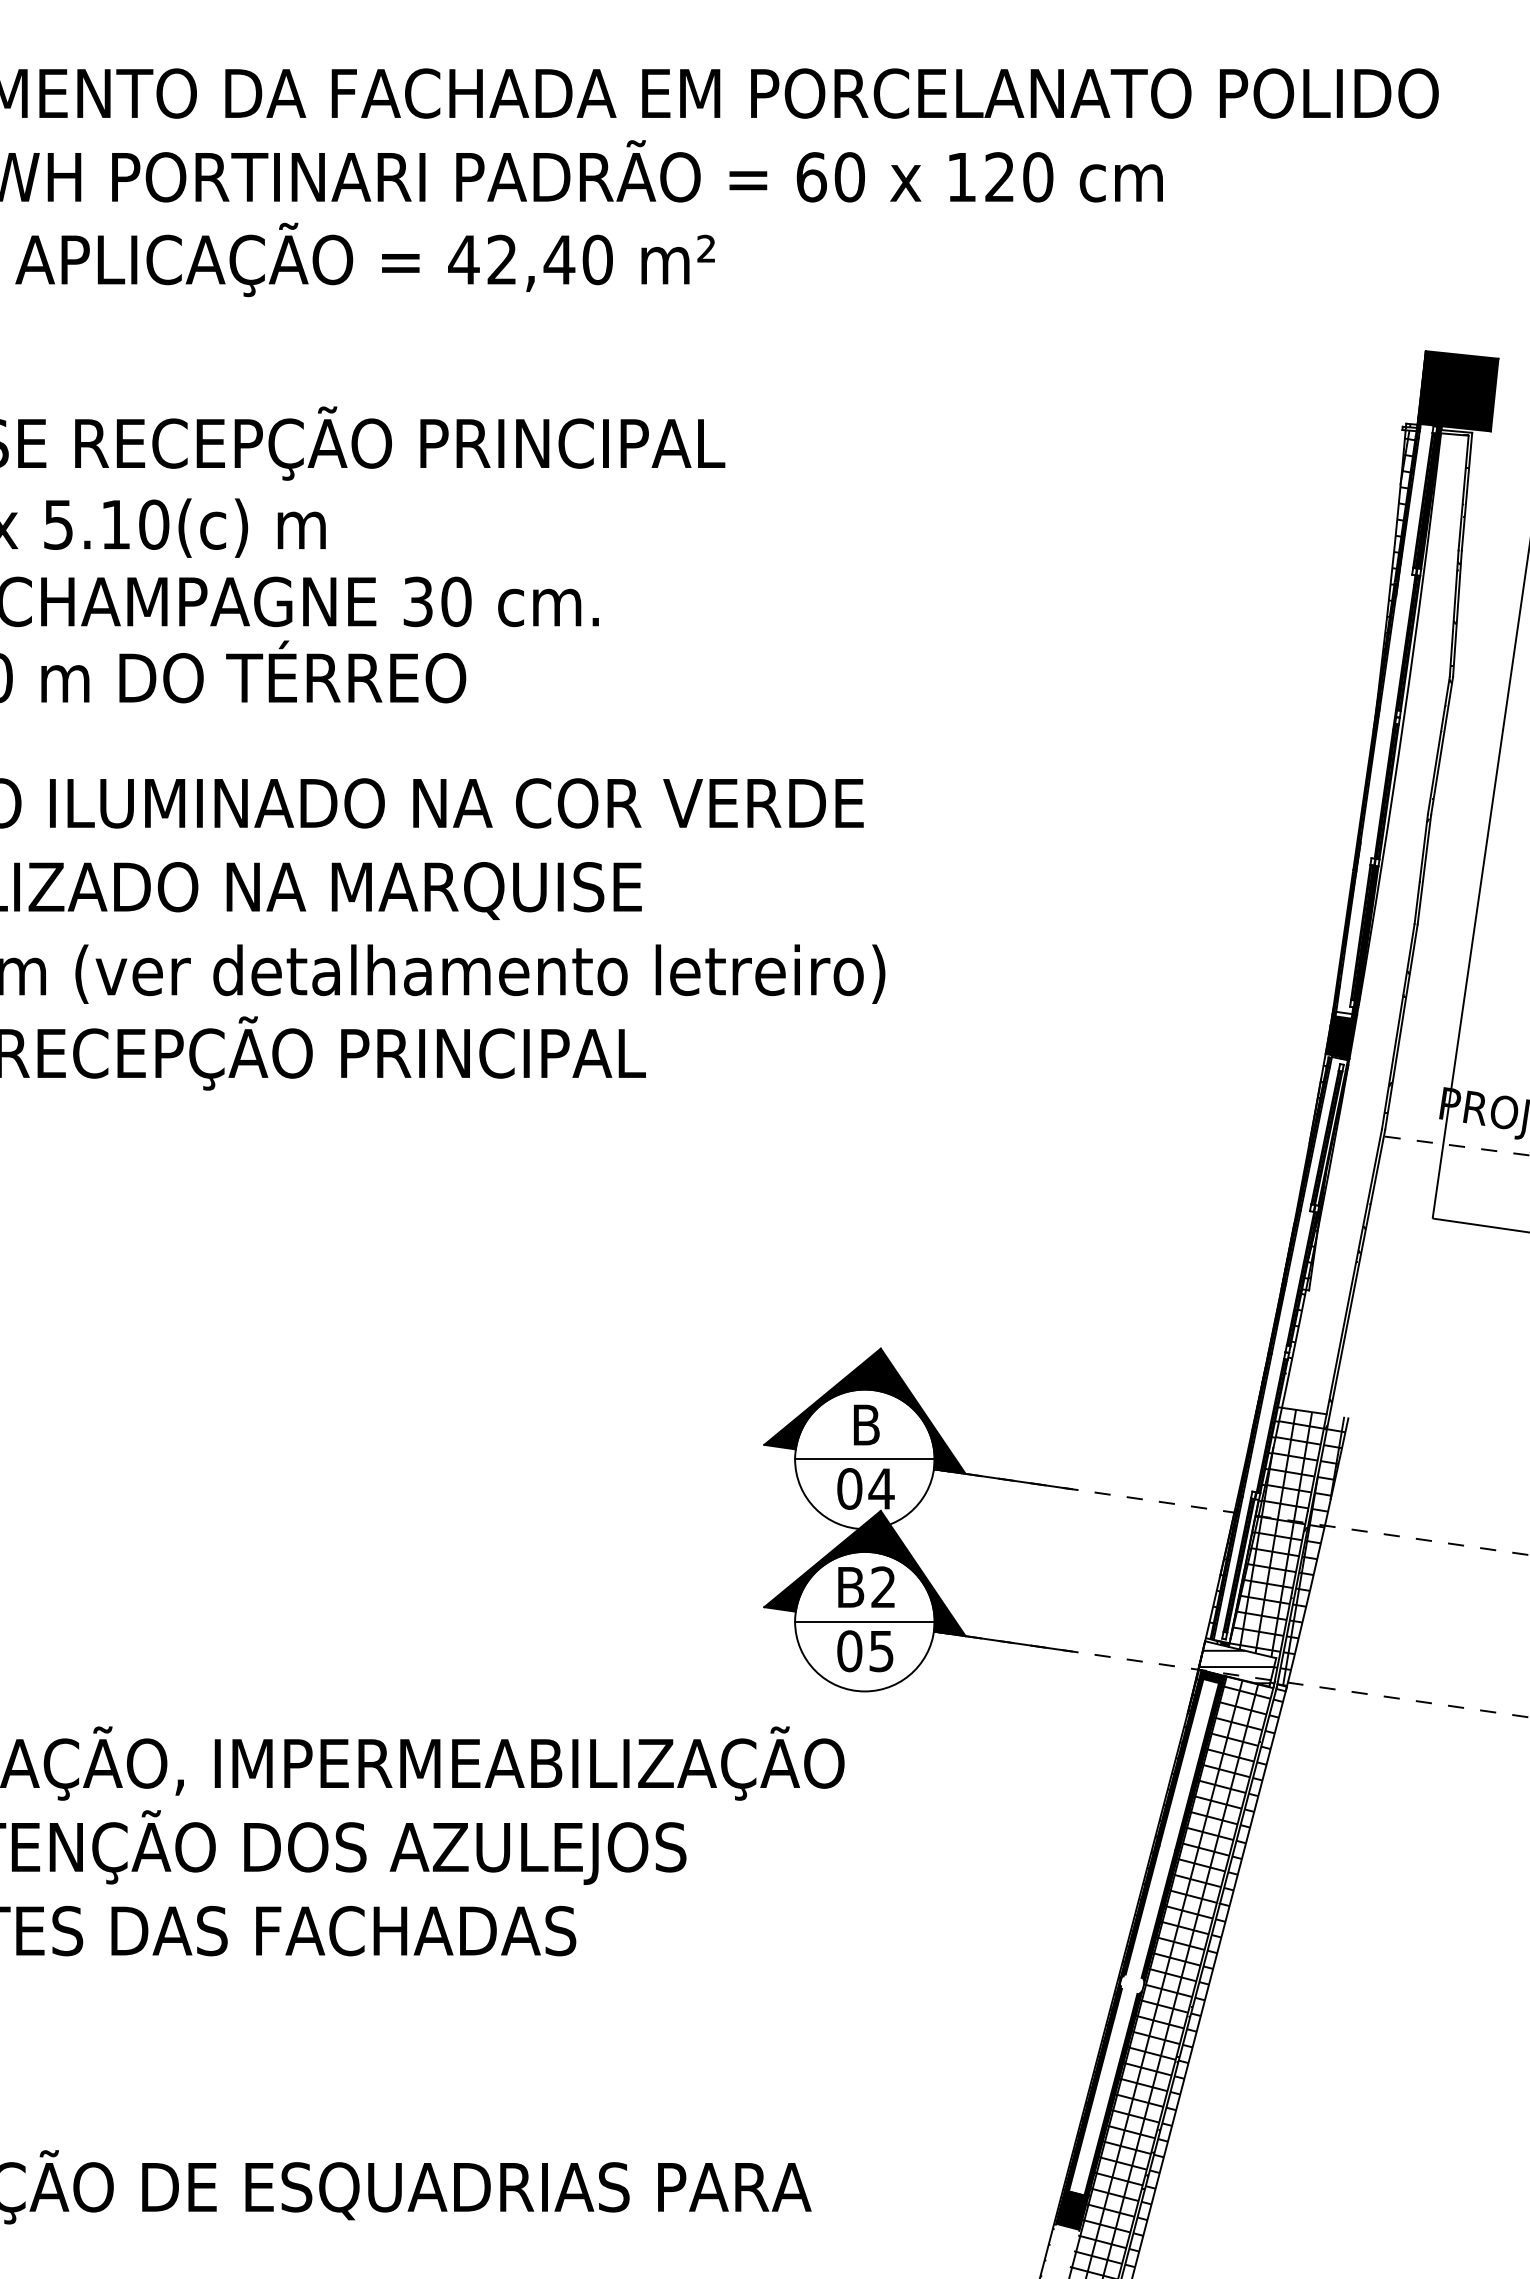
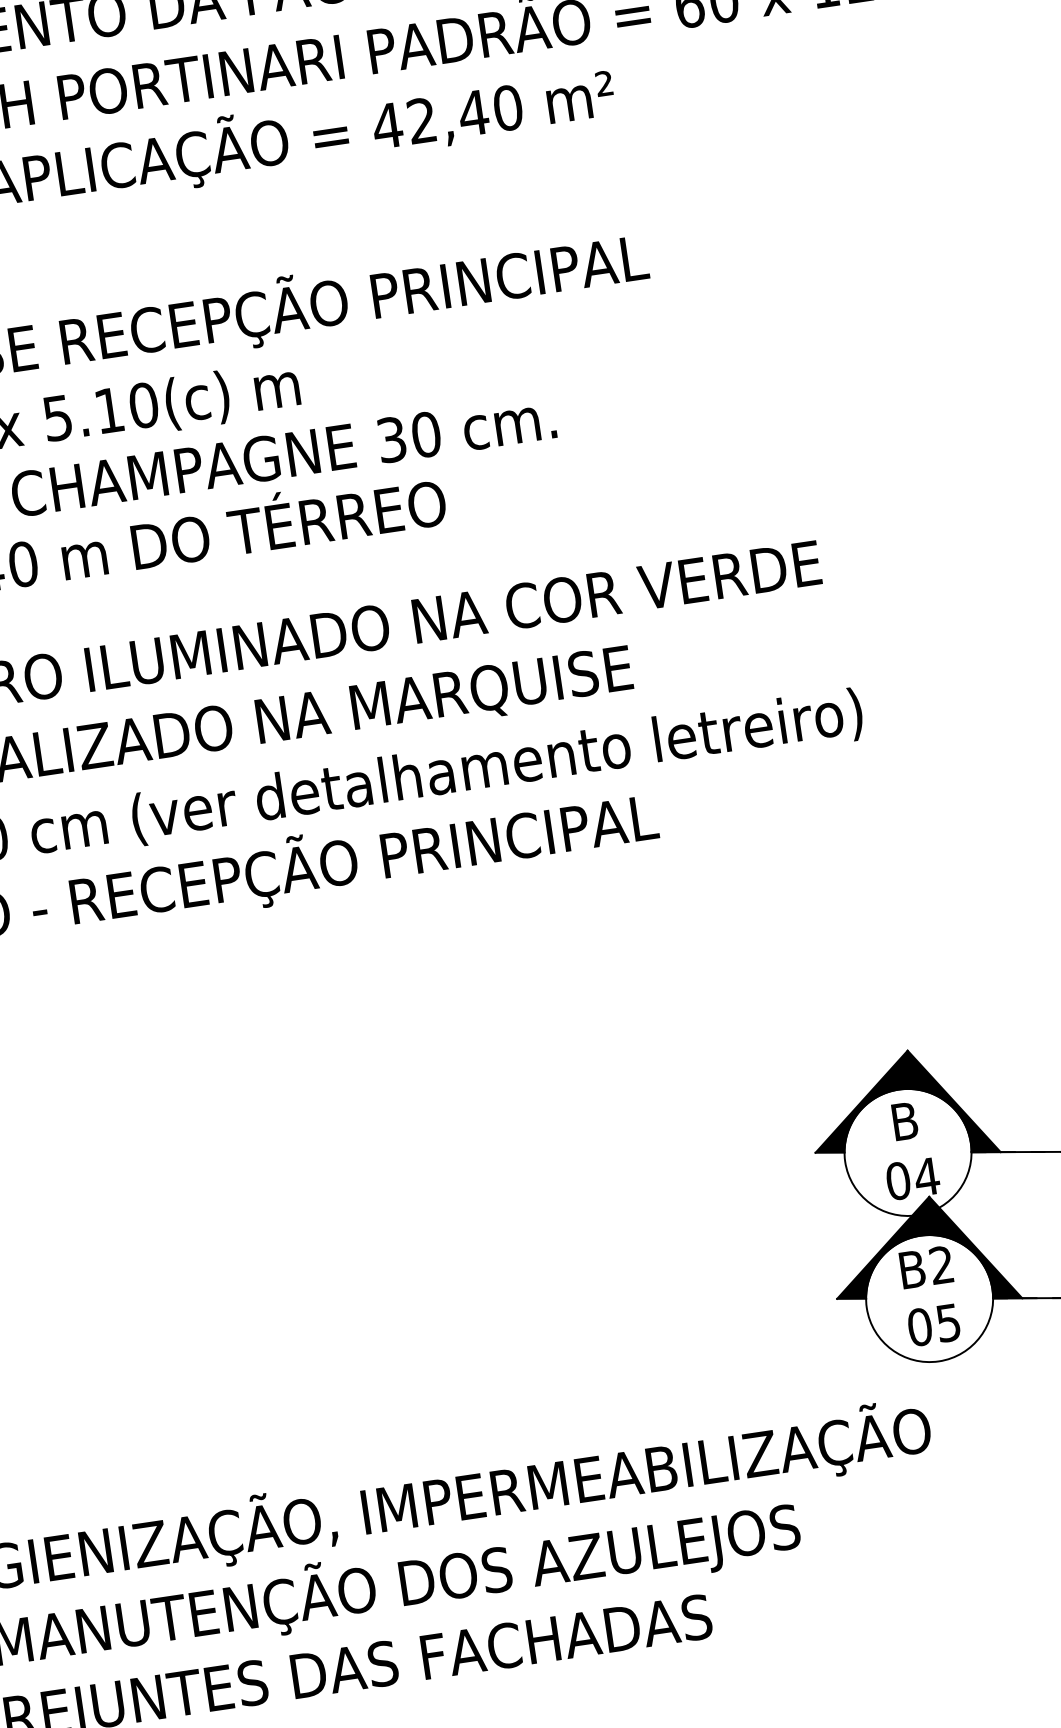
line: (864, 1459) -> (907, 1152), removed
line: (864, 1621) -> (929, 1298), removed

